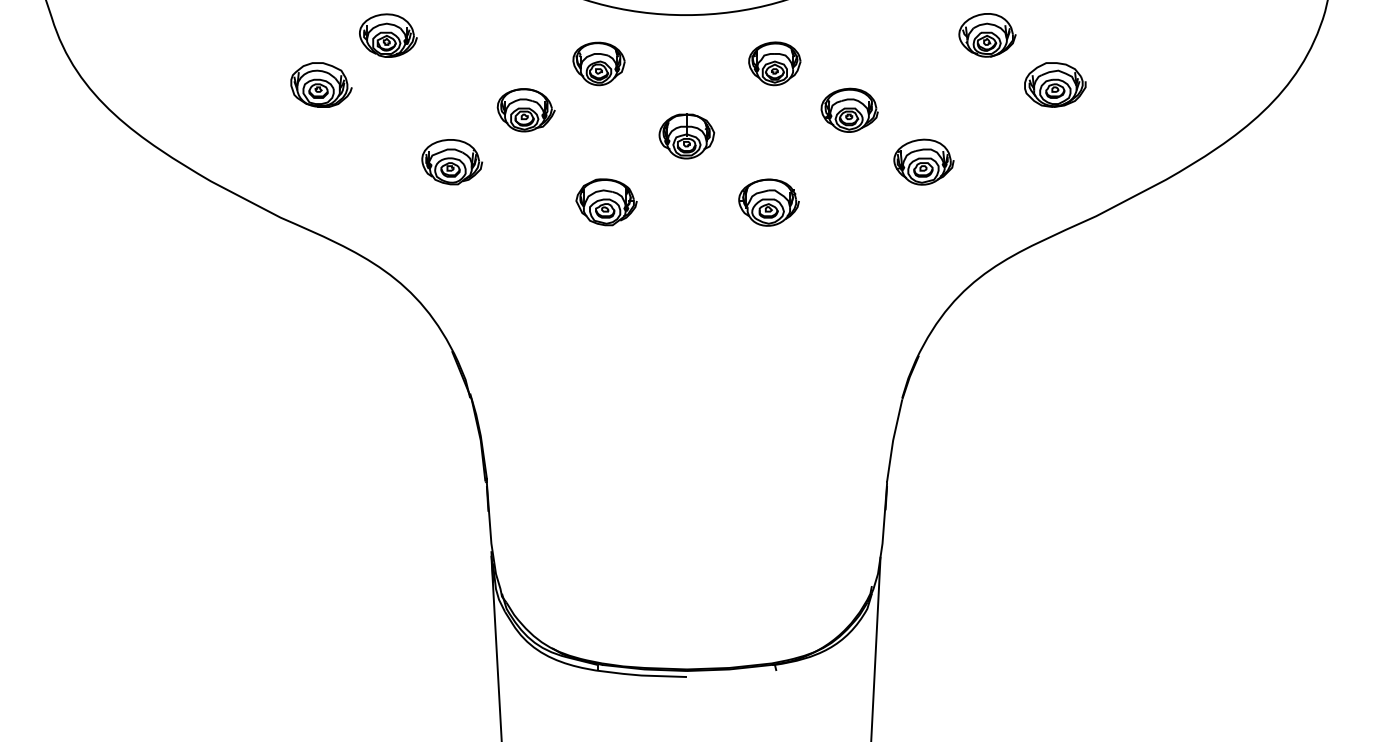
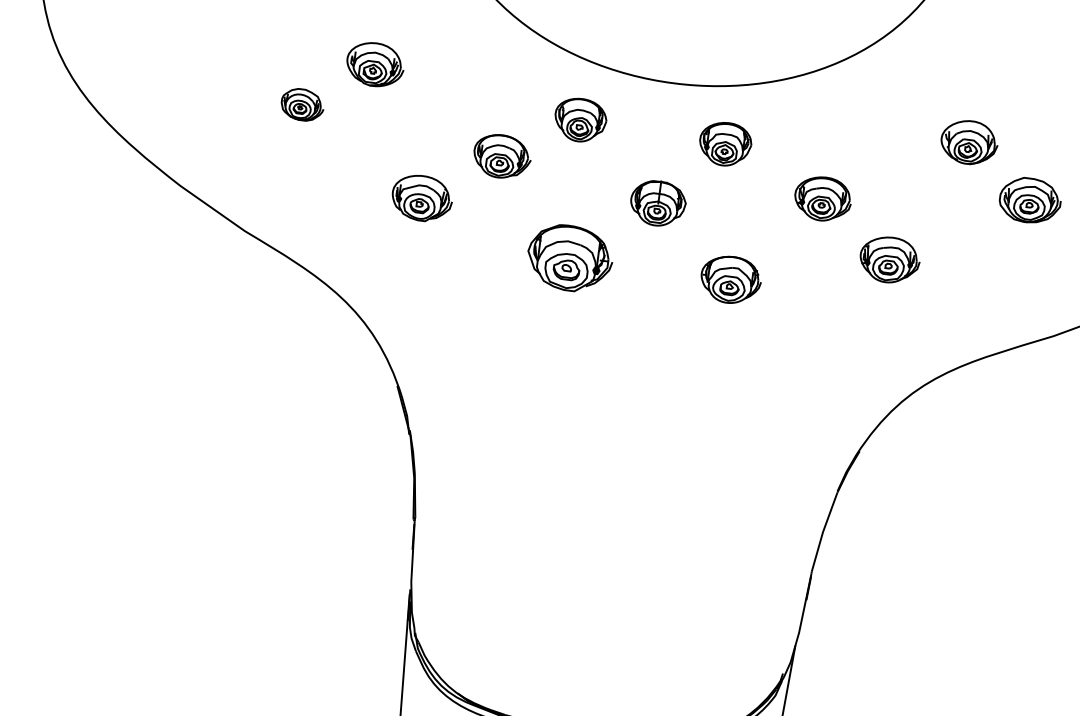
part: (774, 63) -> (725, 143), moved
part: (321, 84) -> (302, 104), size x0.7
part: (606, 202) -> (569, 258), size x1.4

